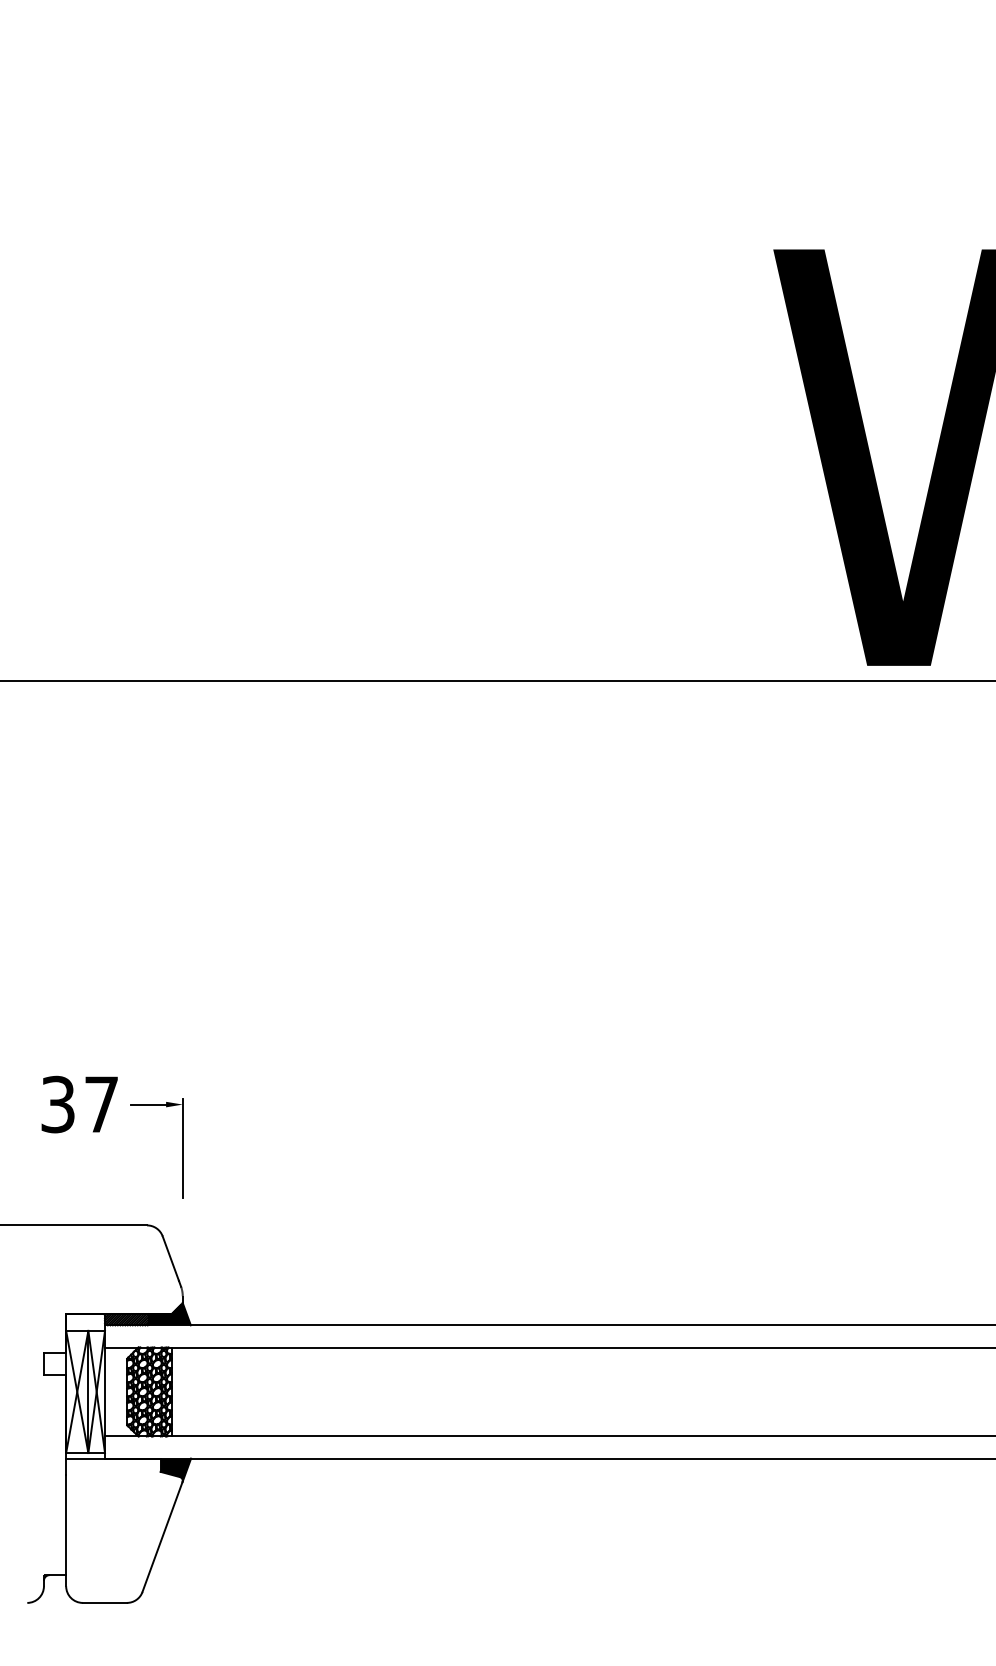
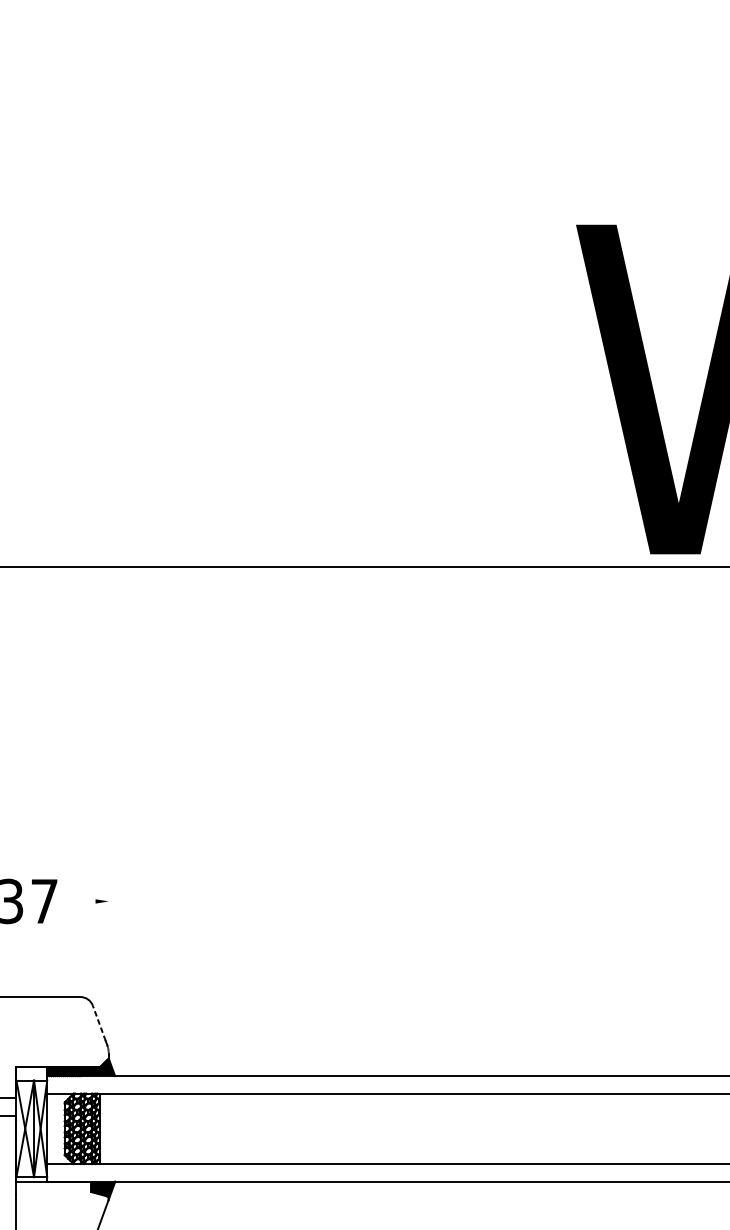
line: (148, 1104) -> (81, 901), removed
line: (182, 1148) -> (108, 936), removed
line: (170, 1258) -> (99, 1023), solid -> dashed

